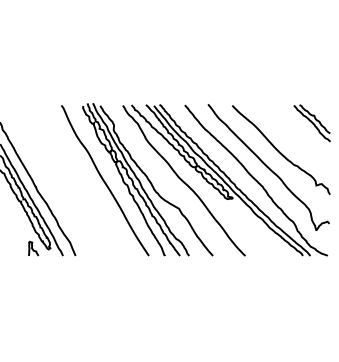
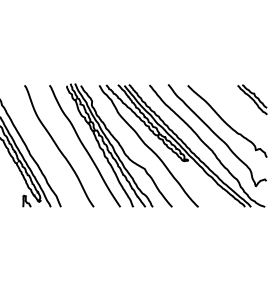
curve: (72, 181) -> (58, 146), added

